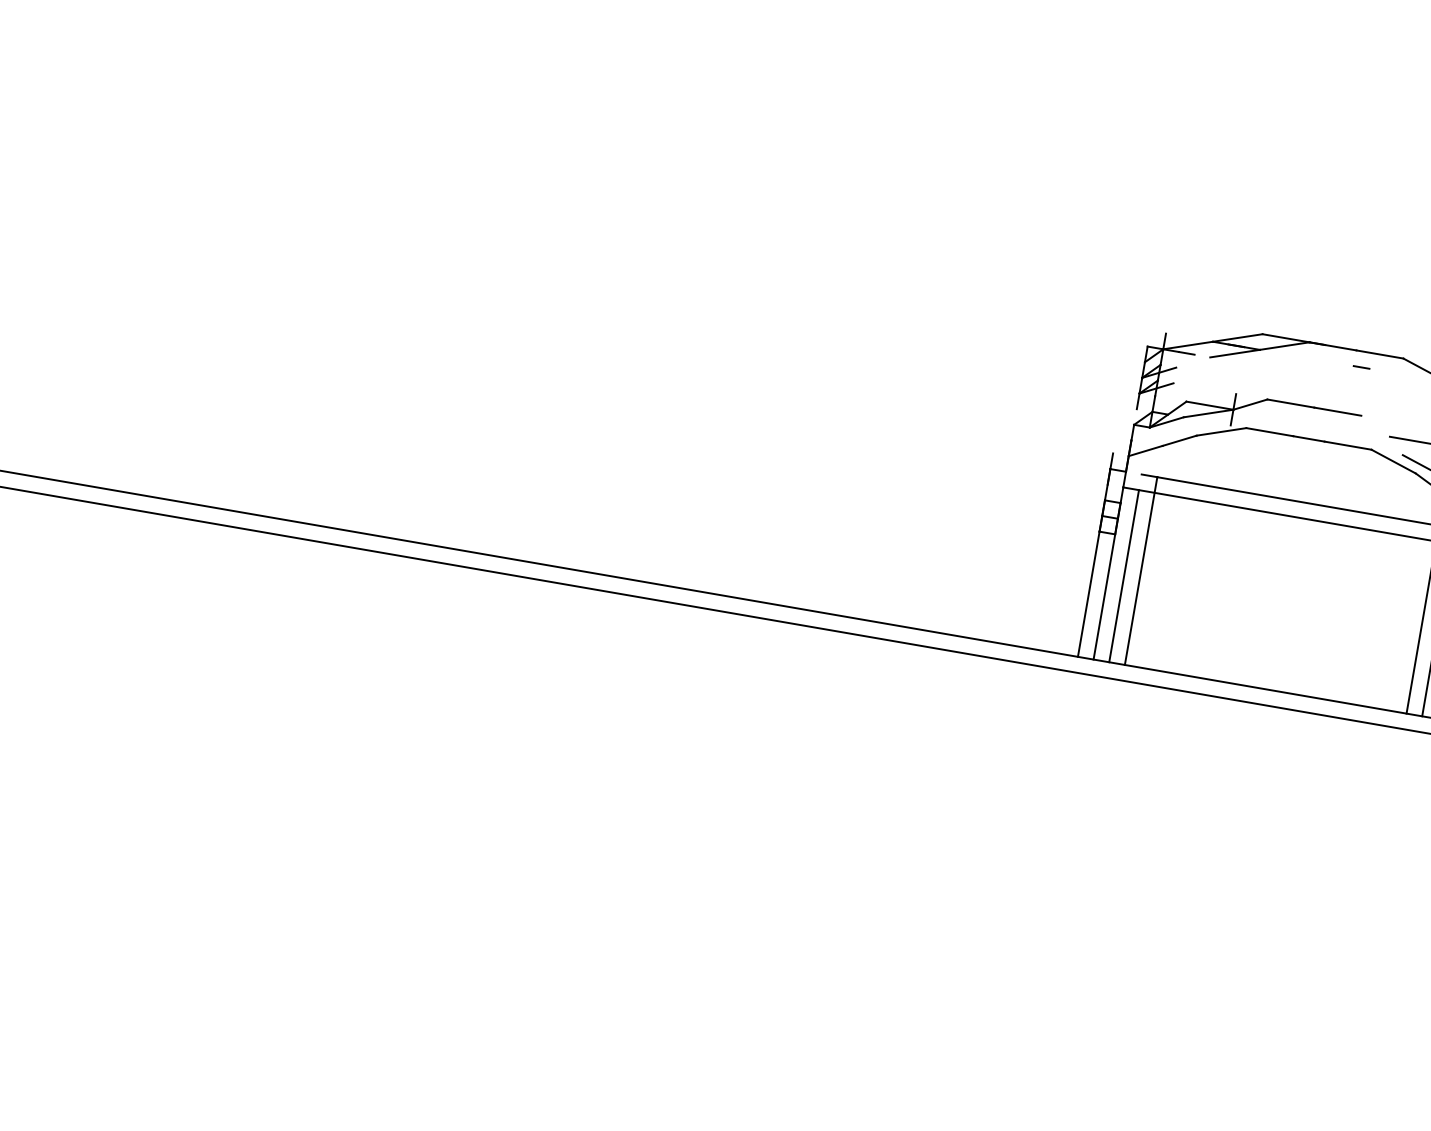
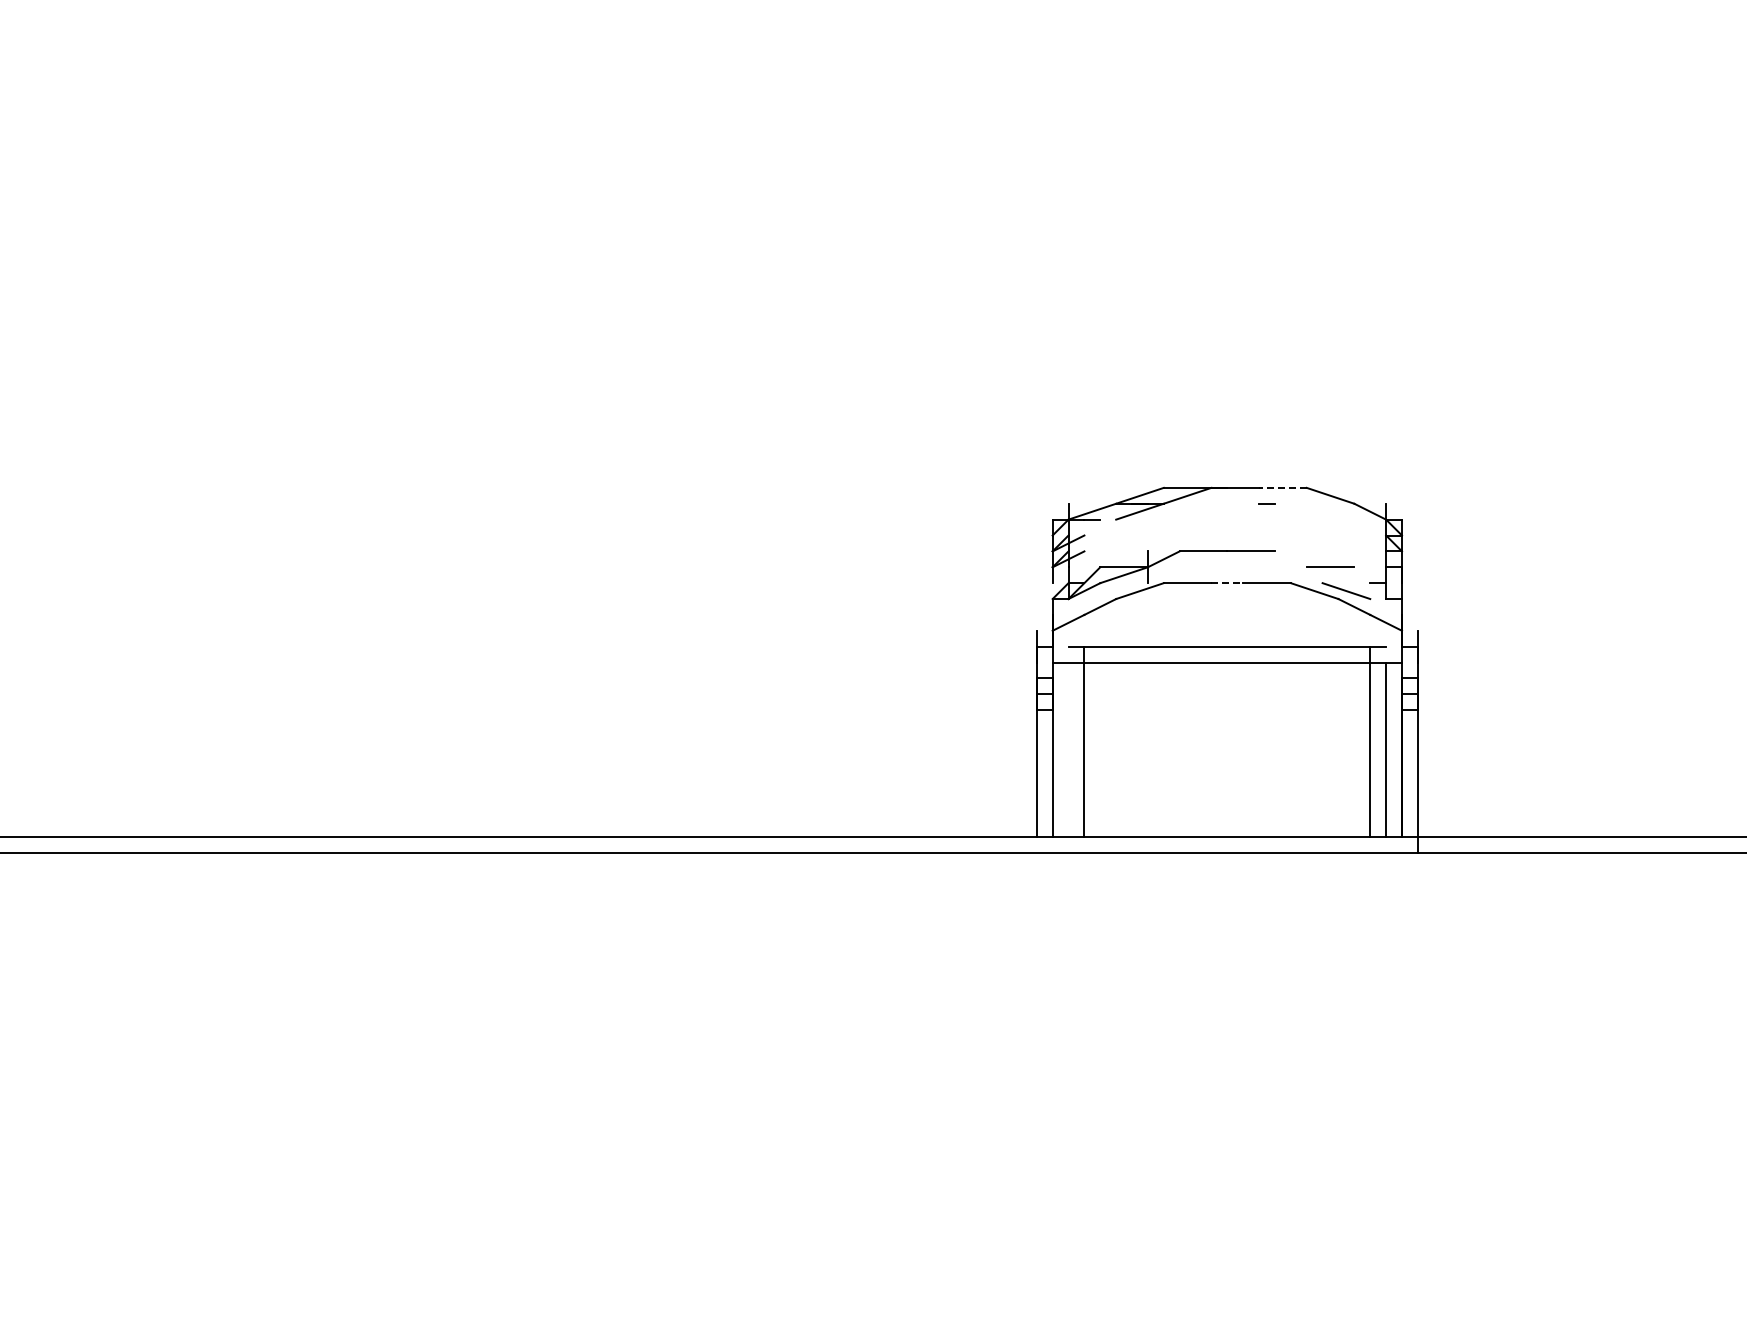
line: (1379, 354) -> (1282, 487), solid -> dashed
line: (1309, 439) -> (1227, 583), solid -> dashed
line: (1124, 575) -> (1068, 749), removed

